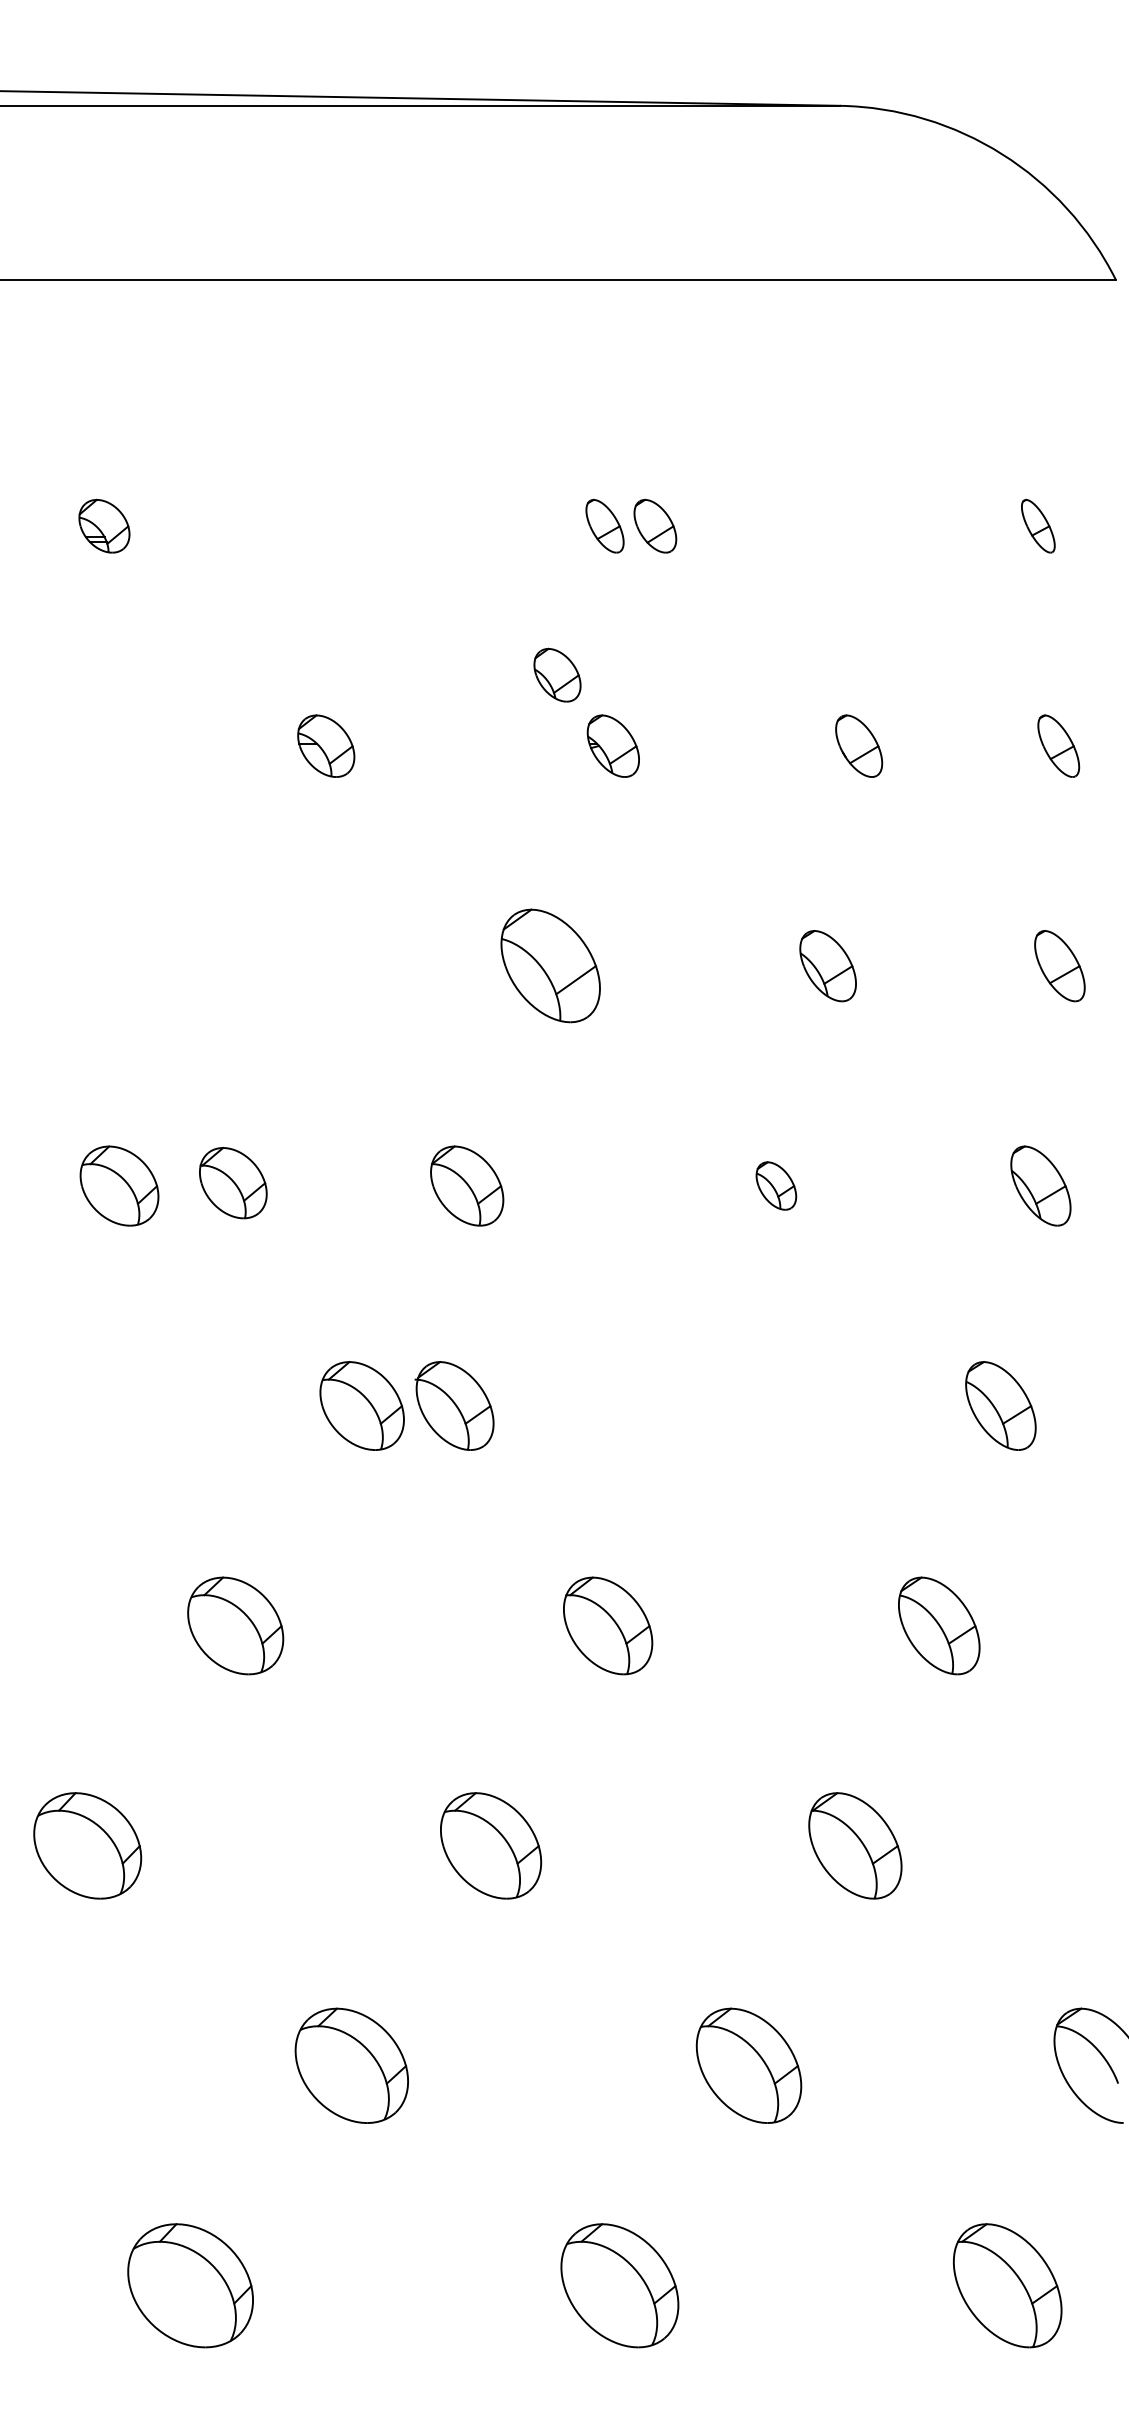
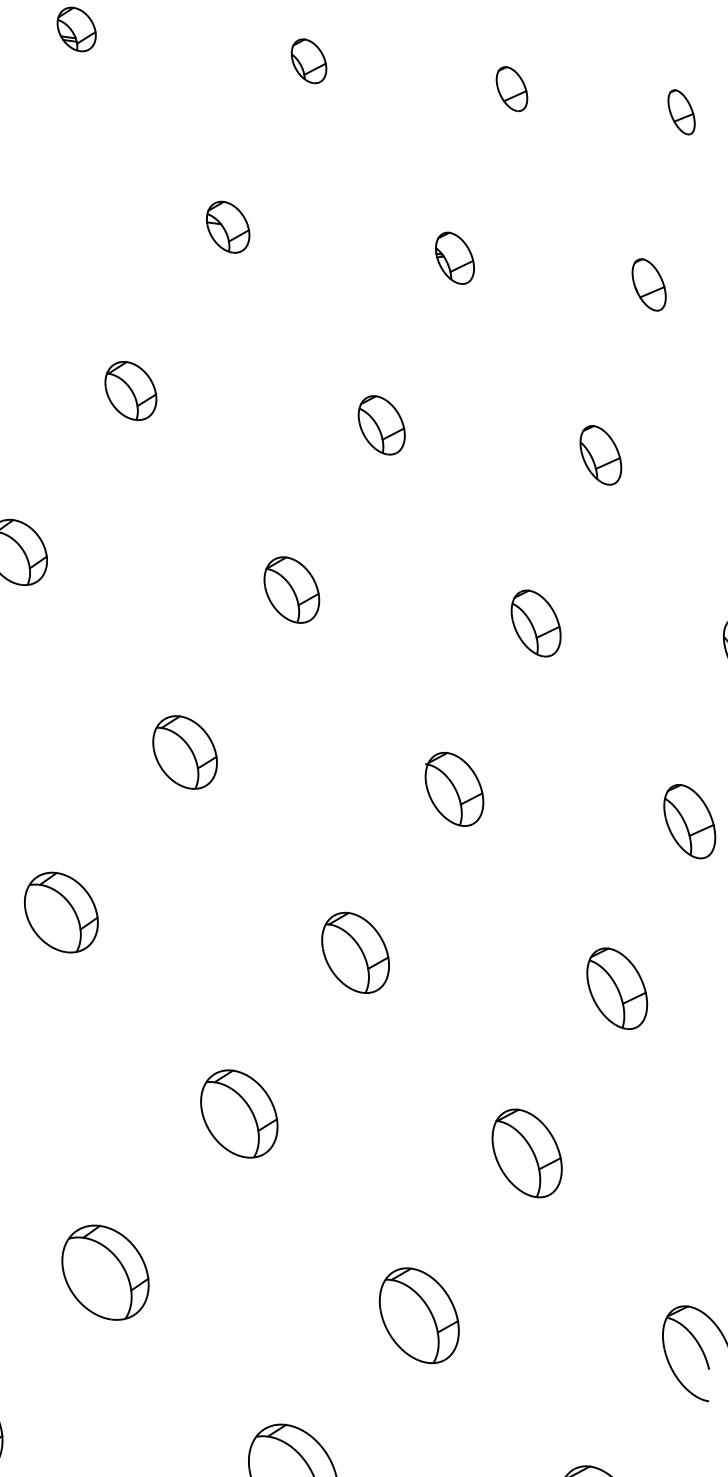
part: (604, 525) -> (681, 111), moved
part: (557, 674) -> (309, 60), moved
part: (550, 966) -> (381, 425), size x0.62
part: (233, 1182) -> (131, 390), moved
part: (776, 1185) -> (536, 623), size x1.67
part: (454, 1405) -> (454, 788), moved

